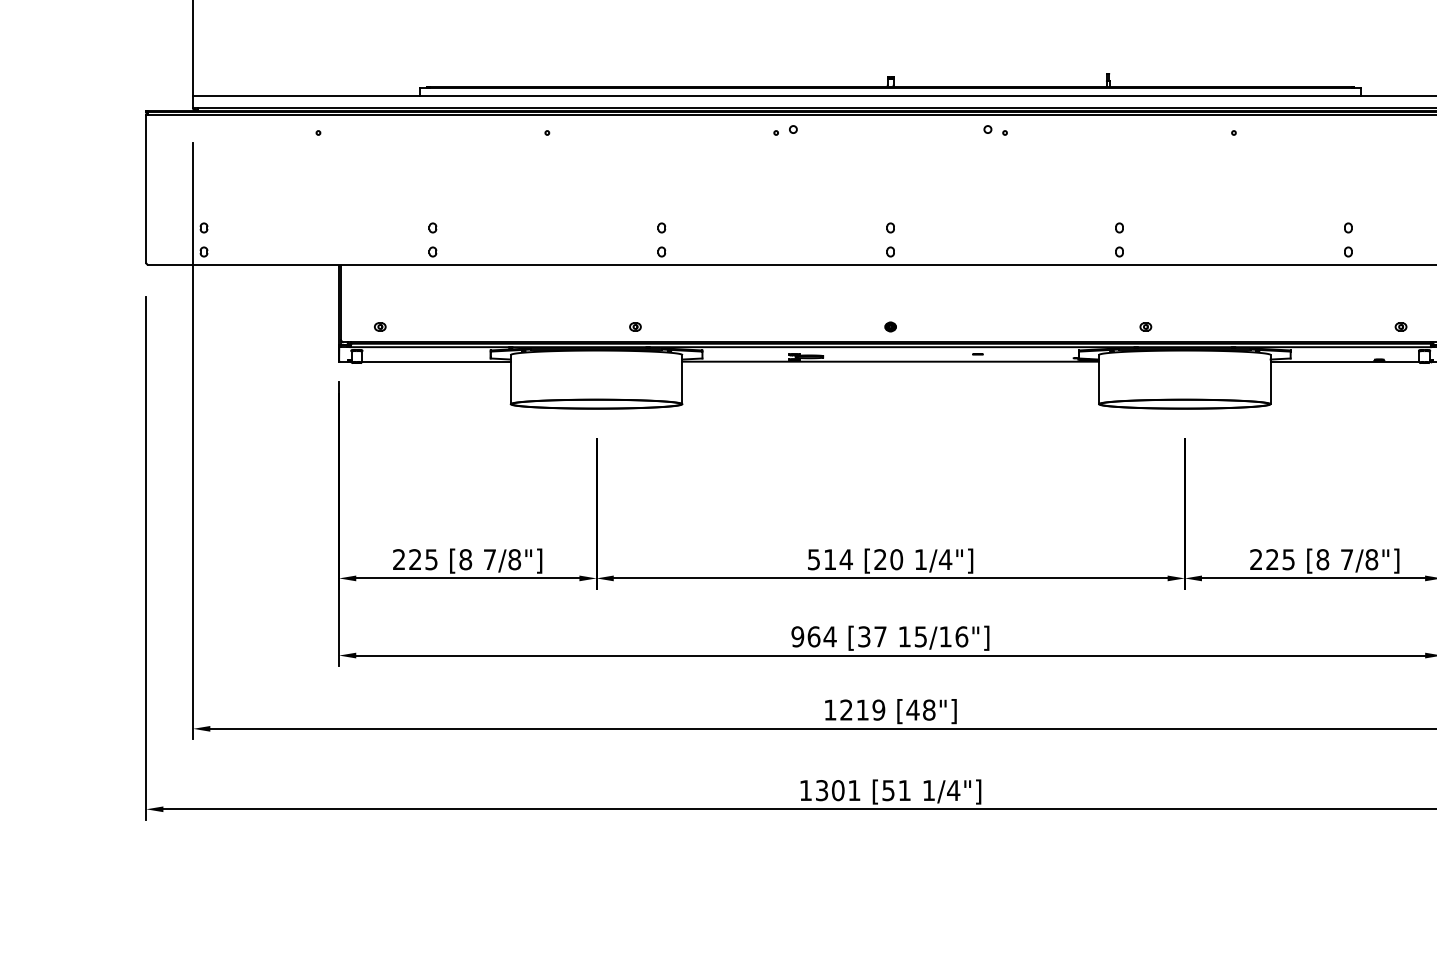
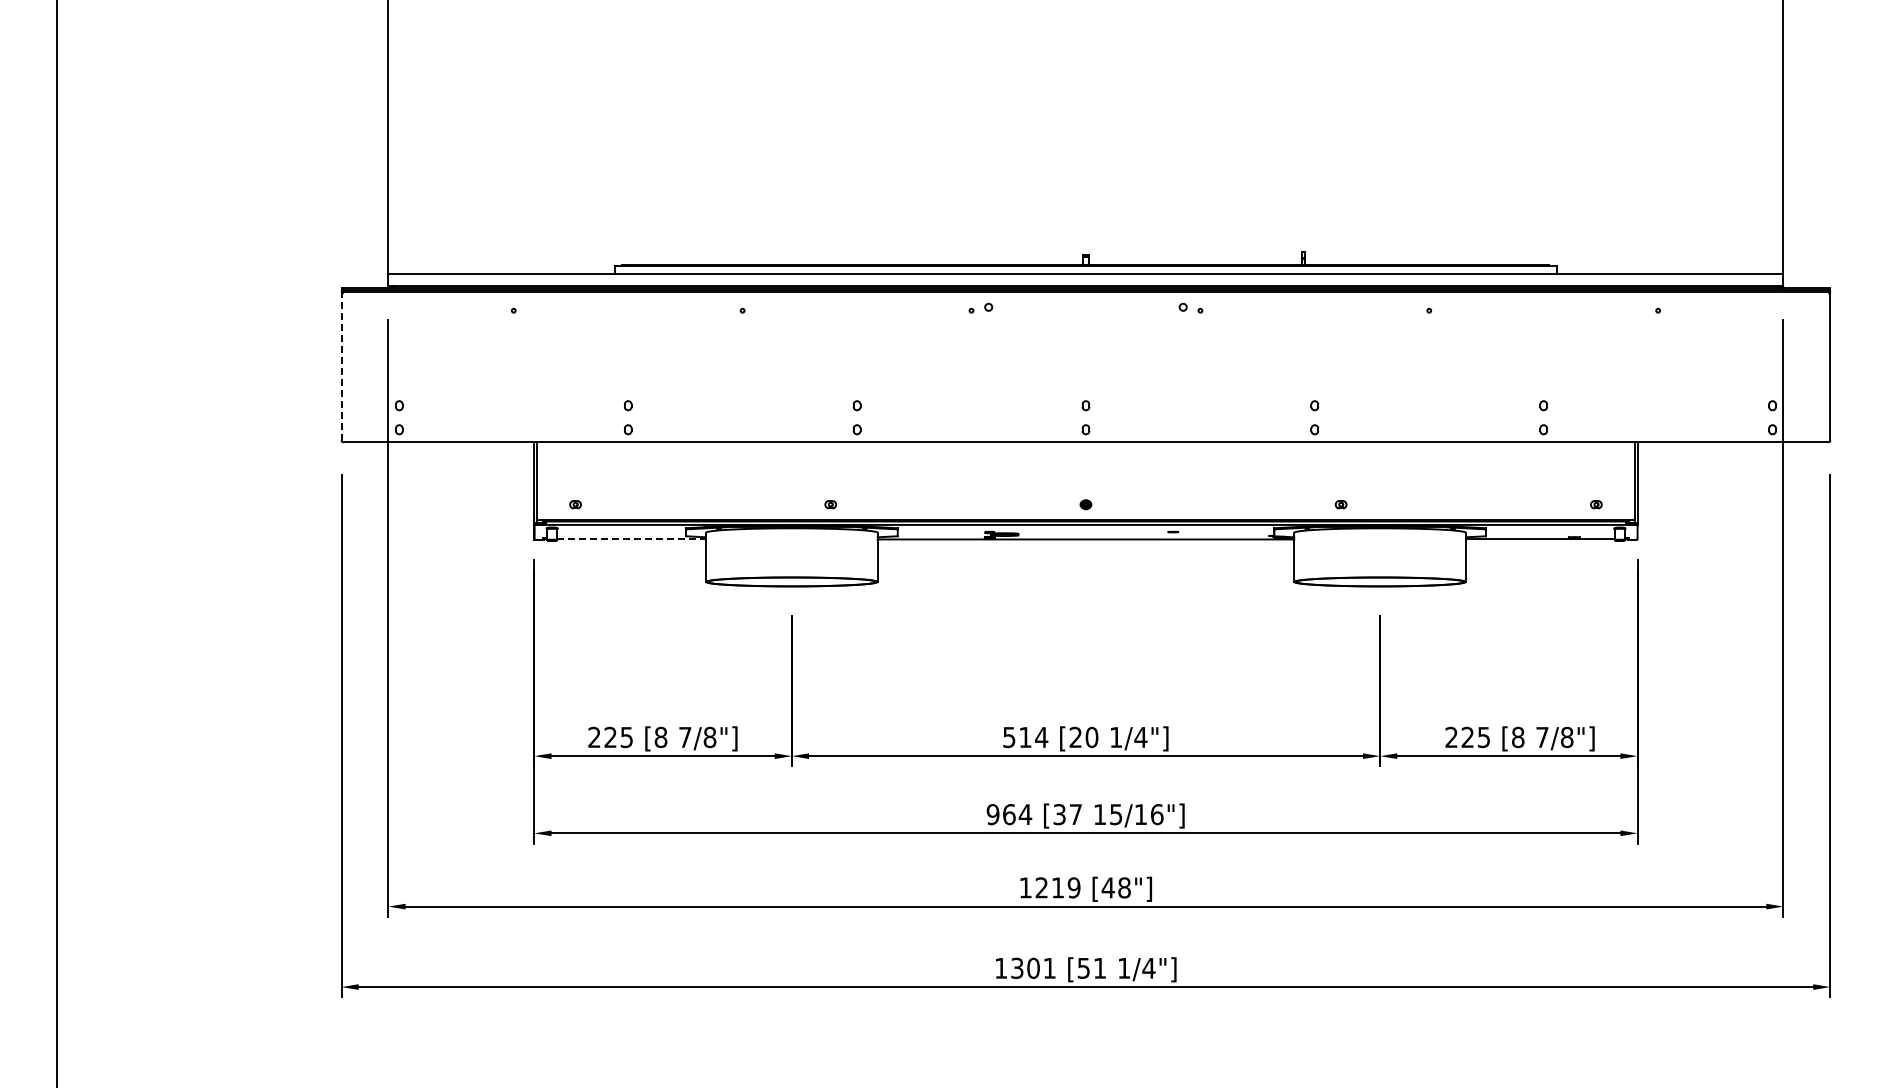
line: (146, 188) -> (341, 366), solid -> dashed
line: (437, 361) -> (632, 539), solid -> dashed

